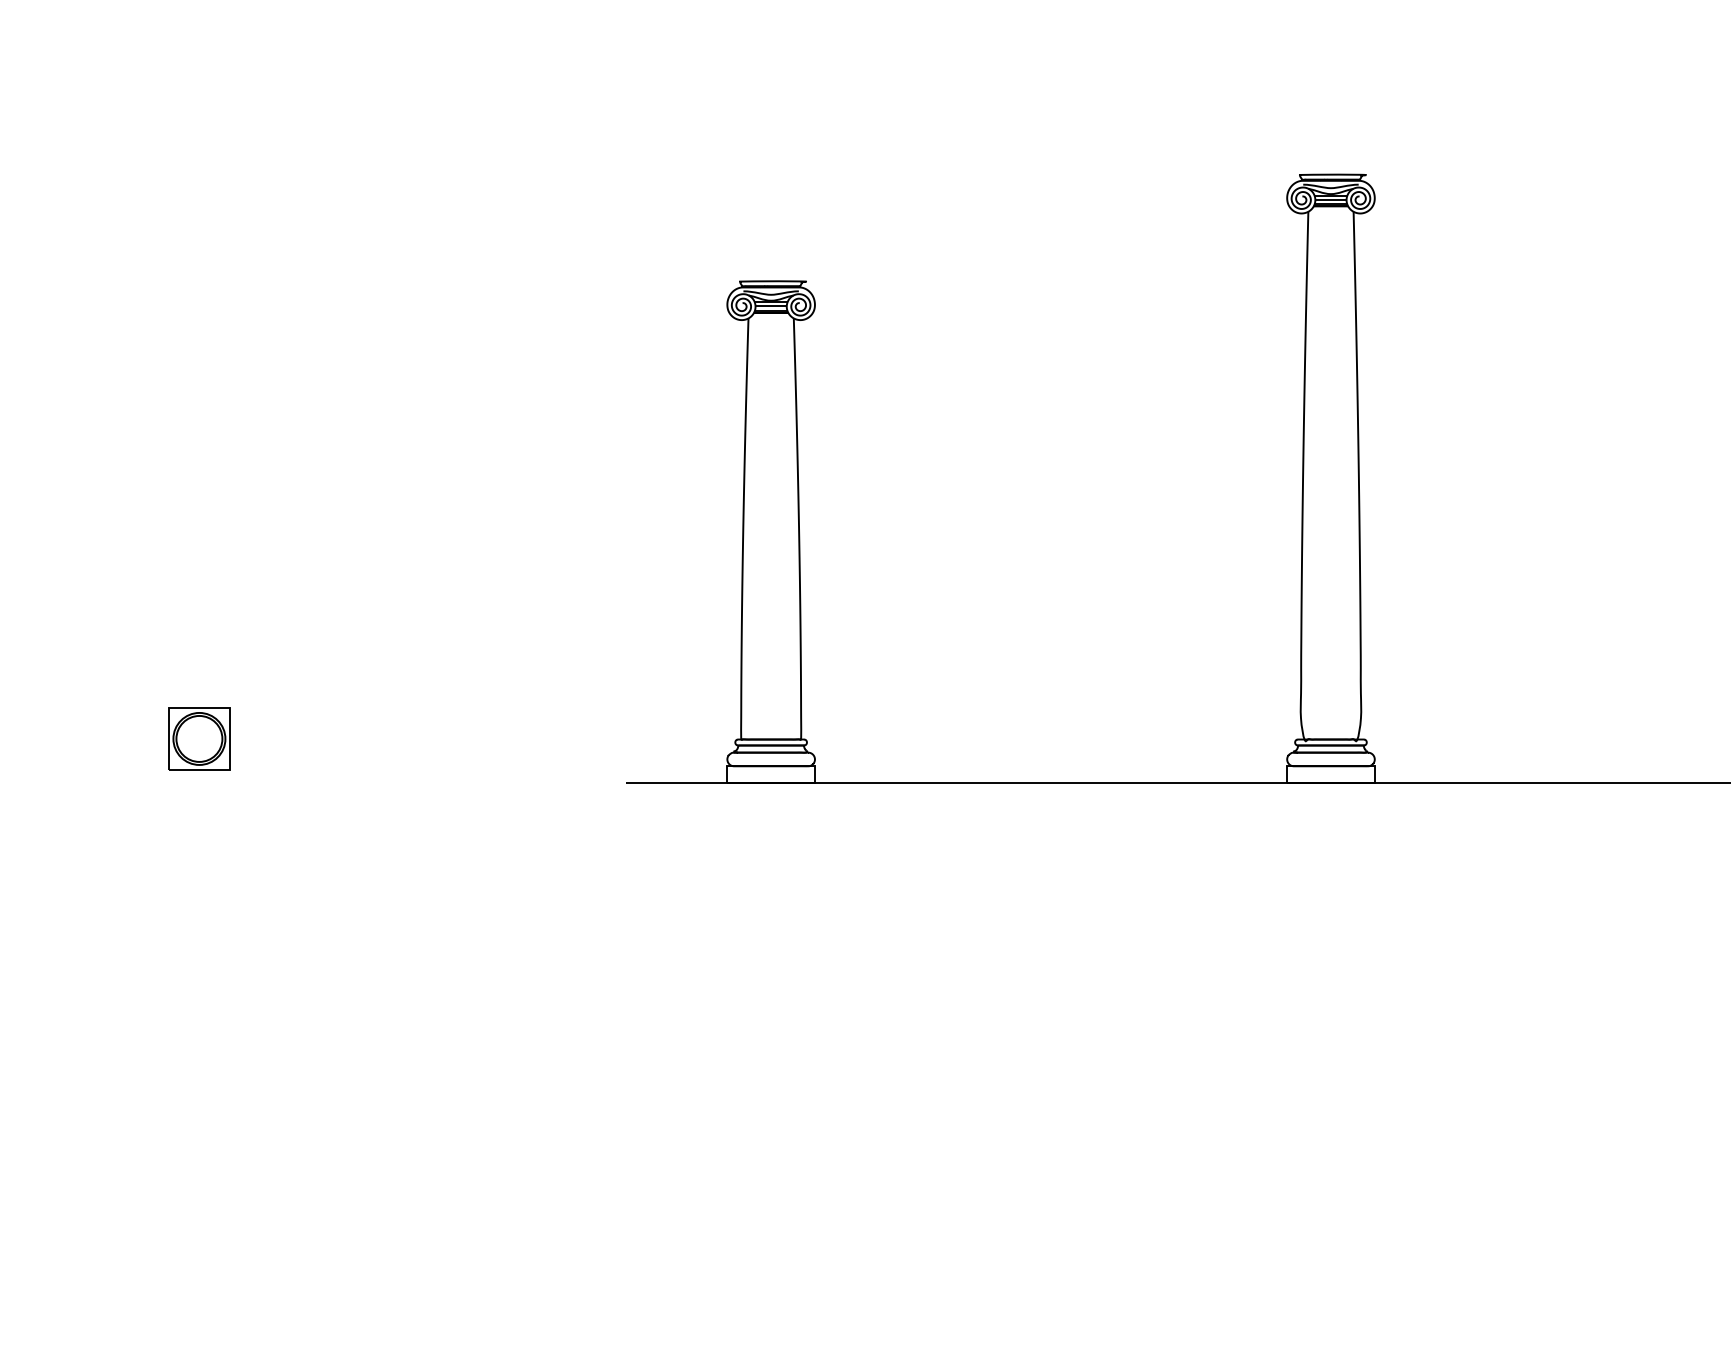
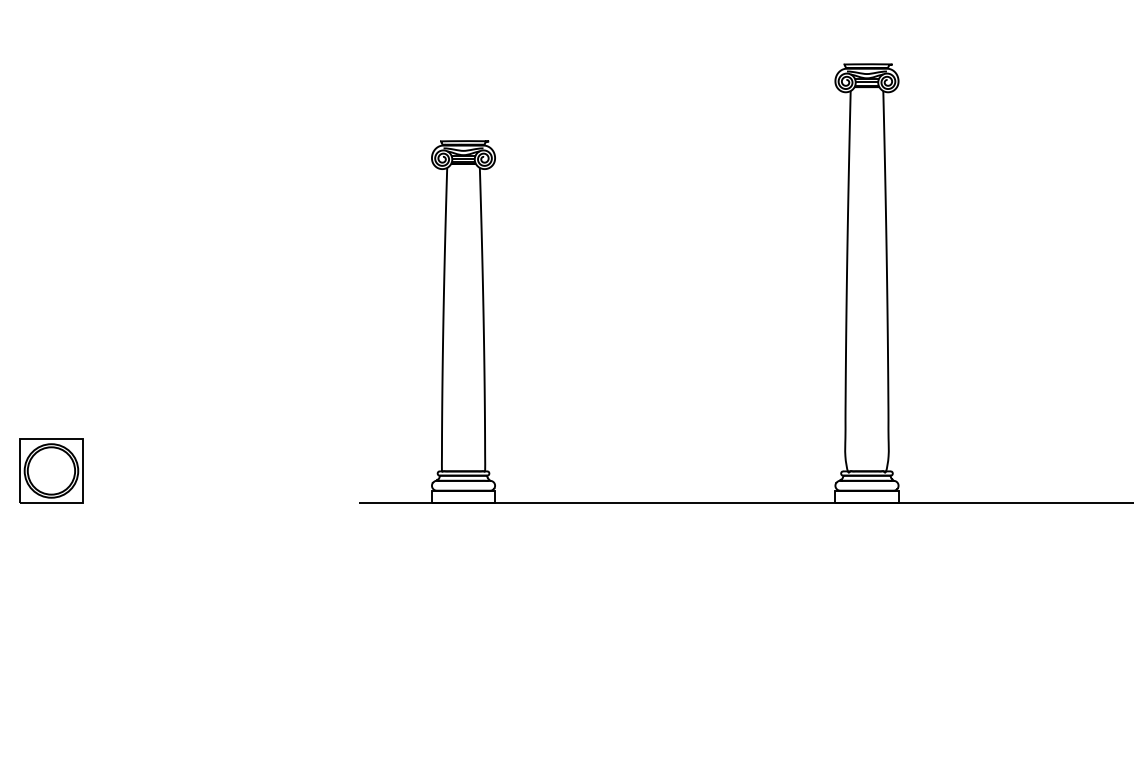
part: (199, 738) -> (51, 470), size x1.43

